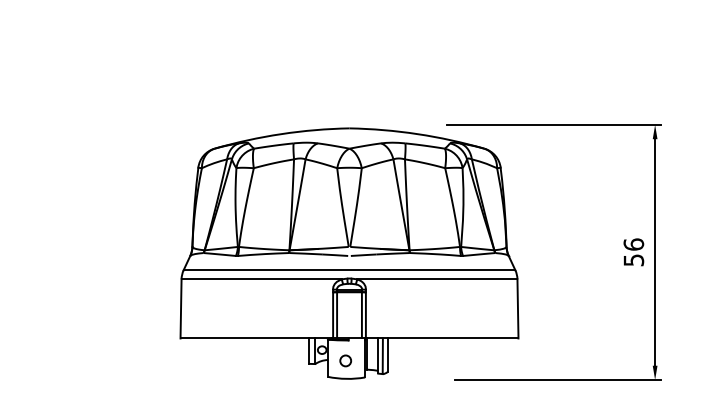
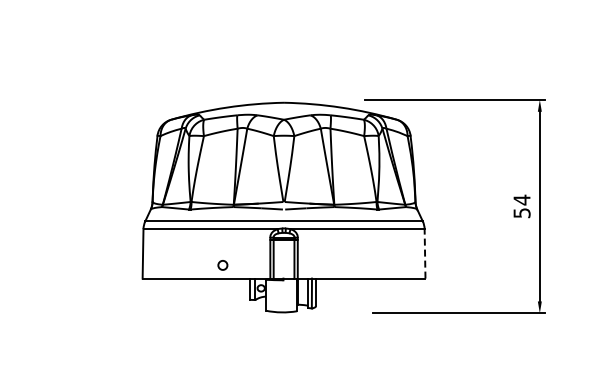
text: (633, 243) -> (521, 199), 56 -> 54
line: (518, 308) -> (425, 253), solid -> dashed
circle: (345, 361) -> (222, 265), moved

